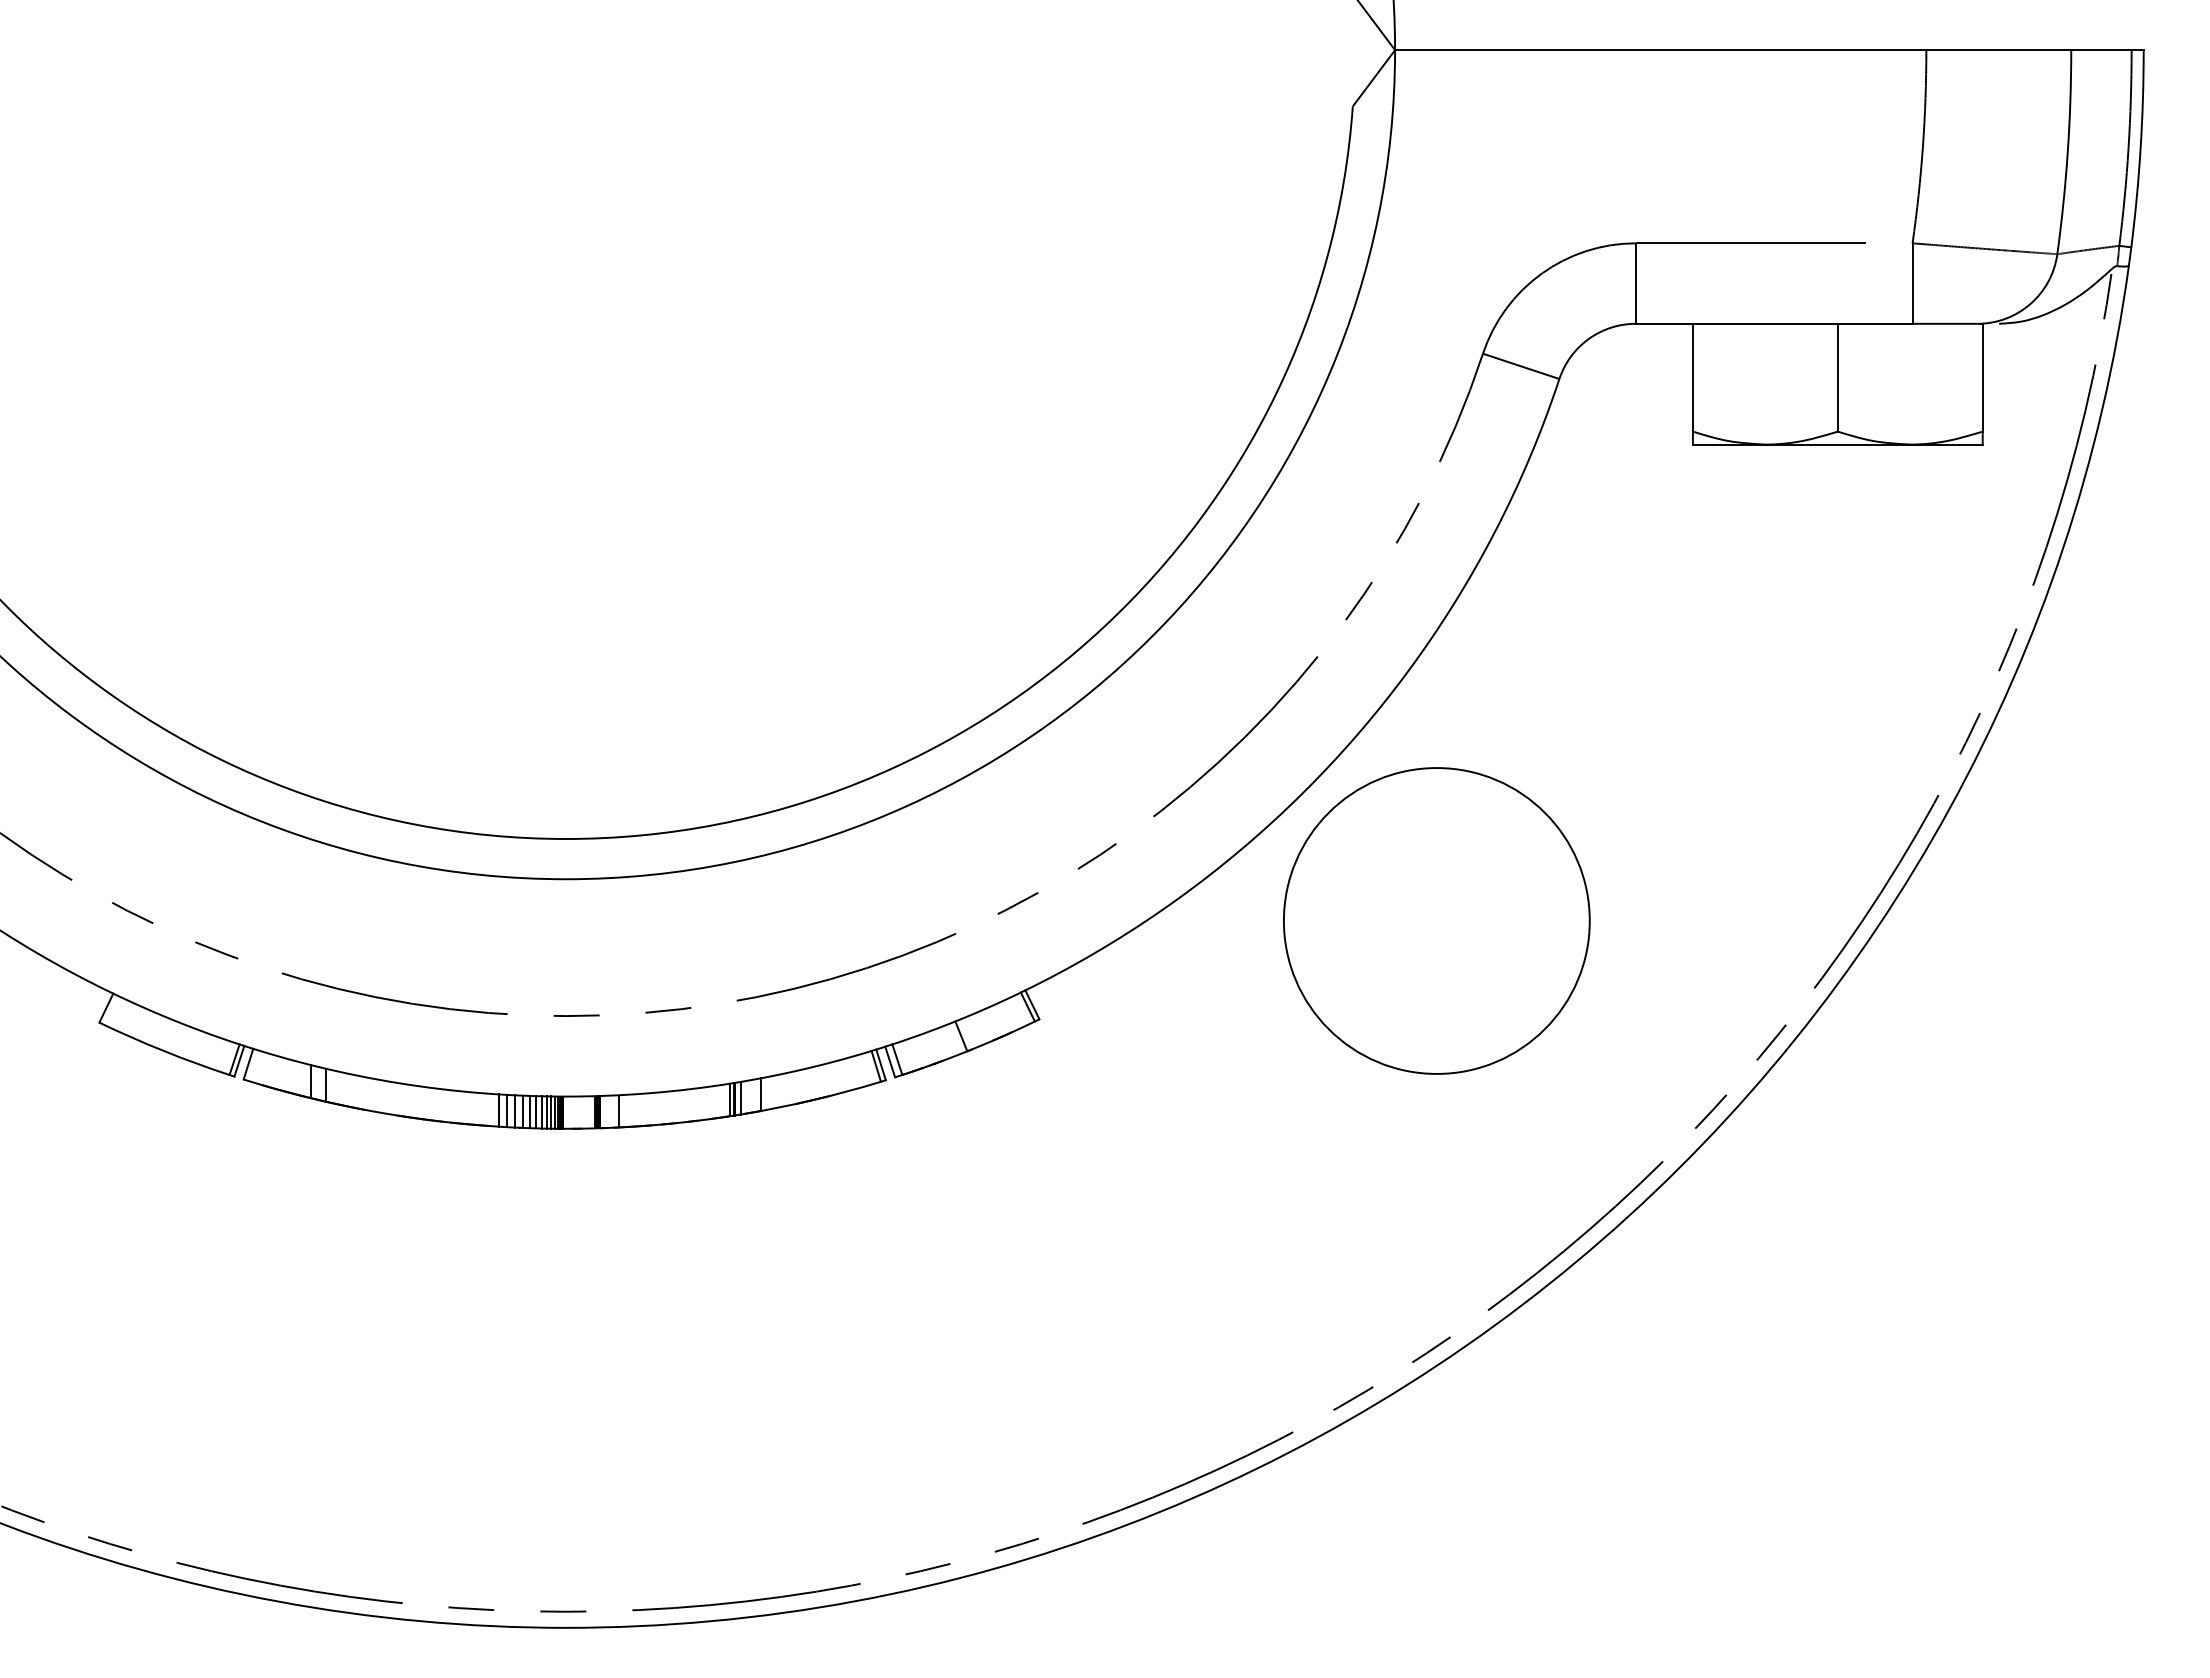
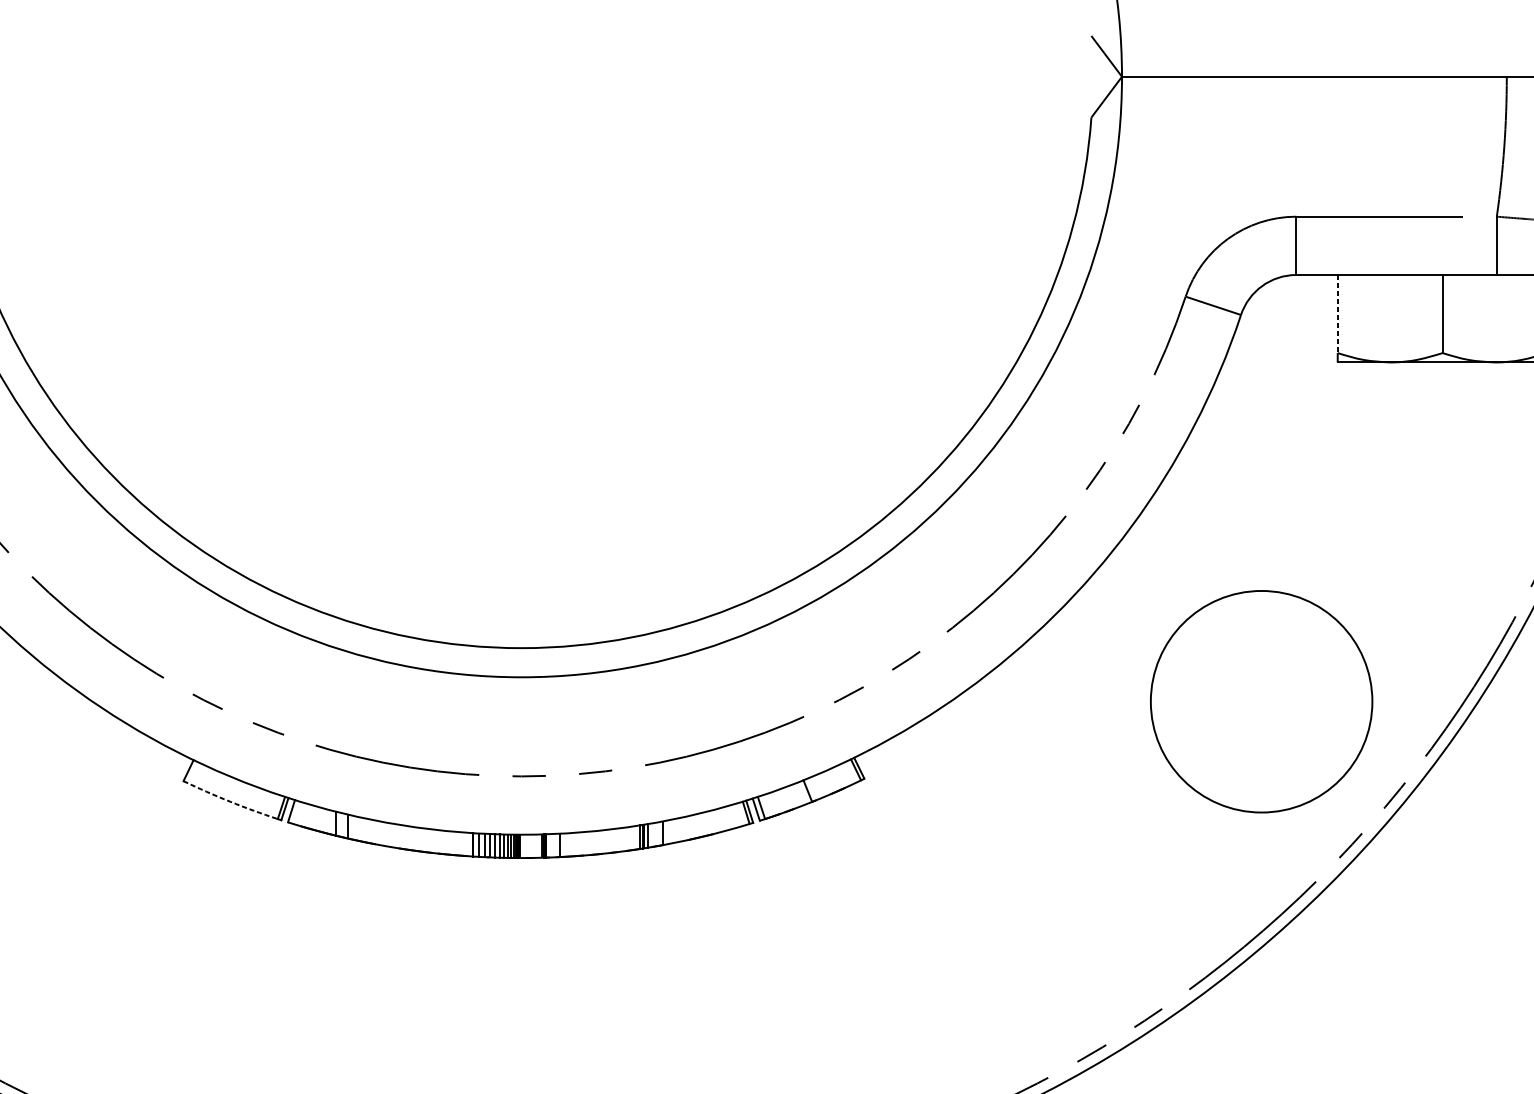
line: (1692, 377) -> (1337, 313), solid -> dashed
circle: (1436, 920) -> (1261, 701), moved
arc: (163, 1050) -> (229, 801), solid -> dashed

